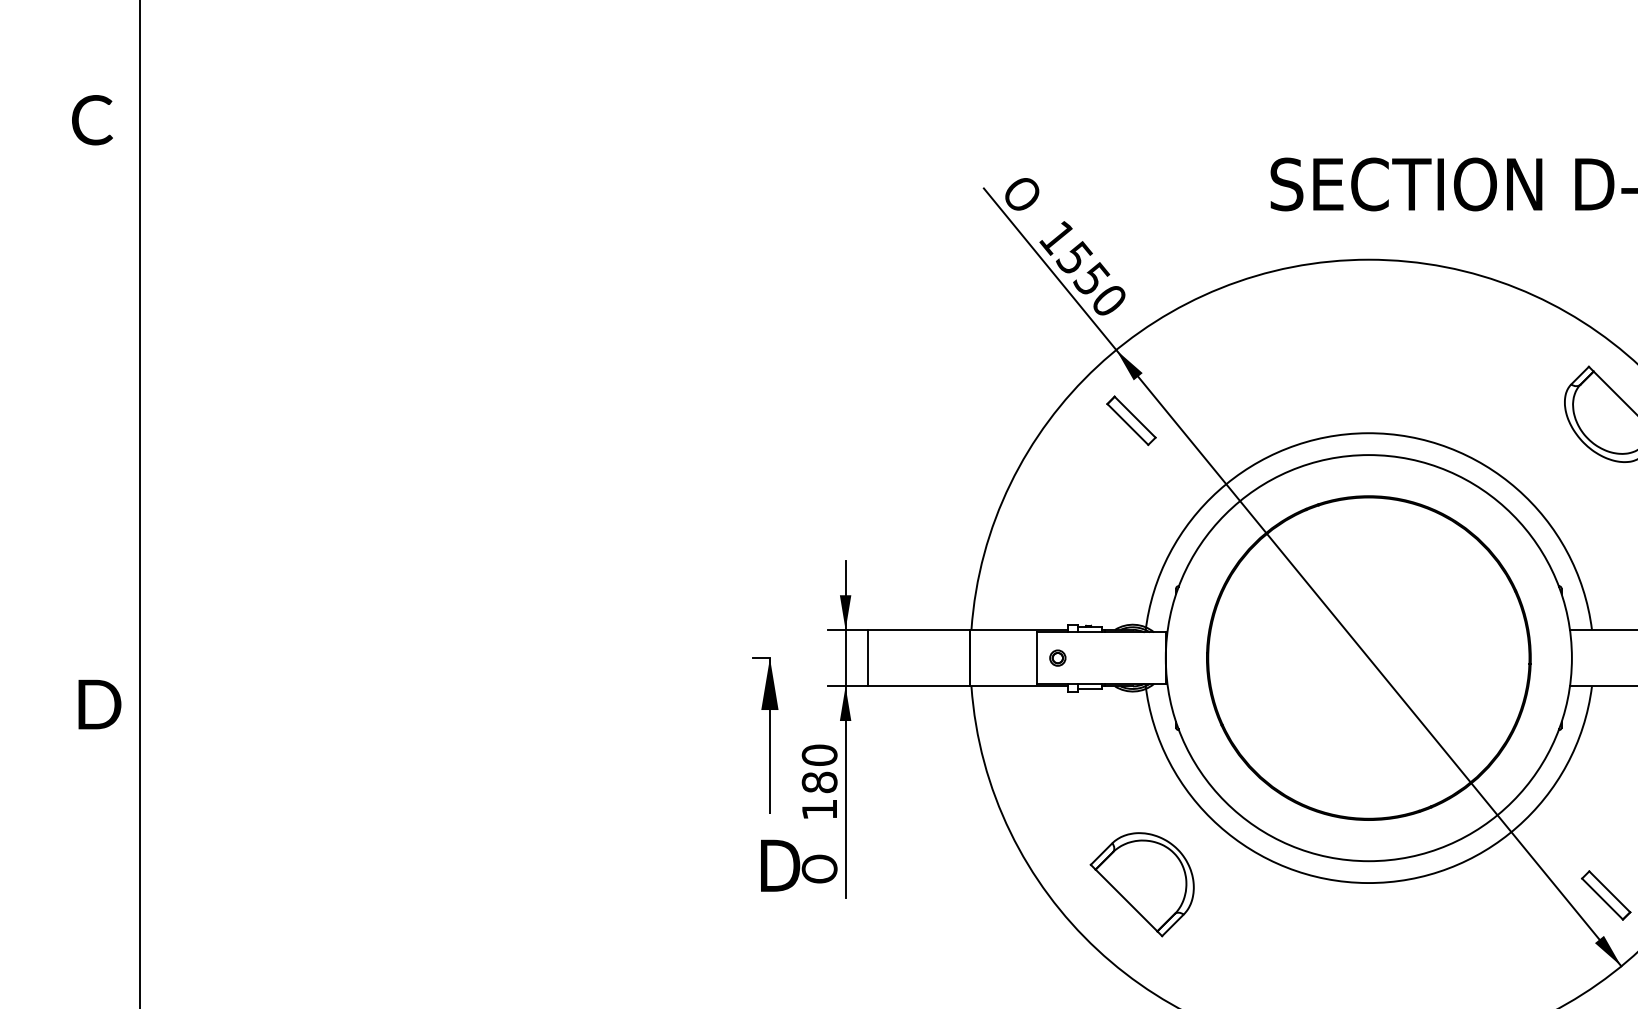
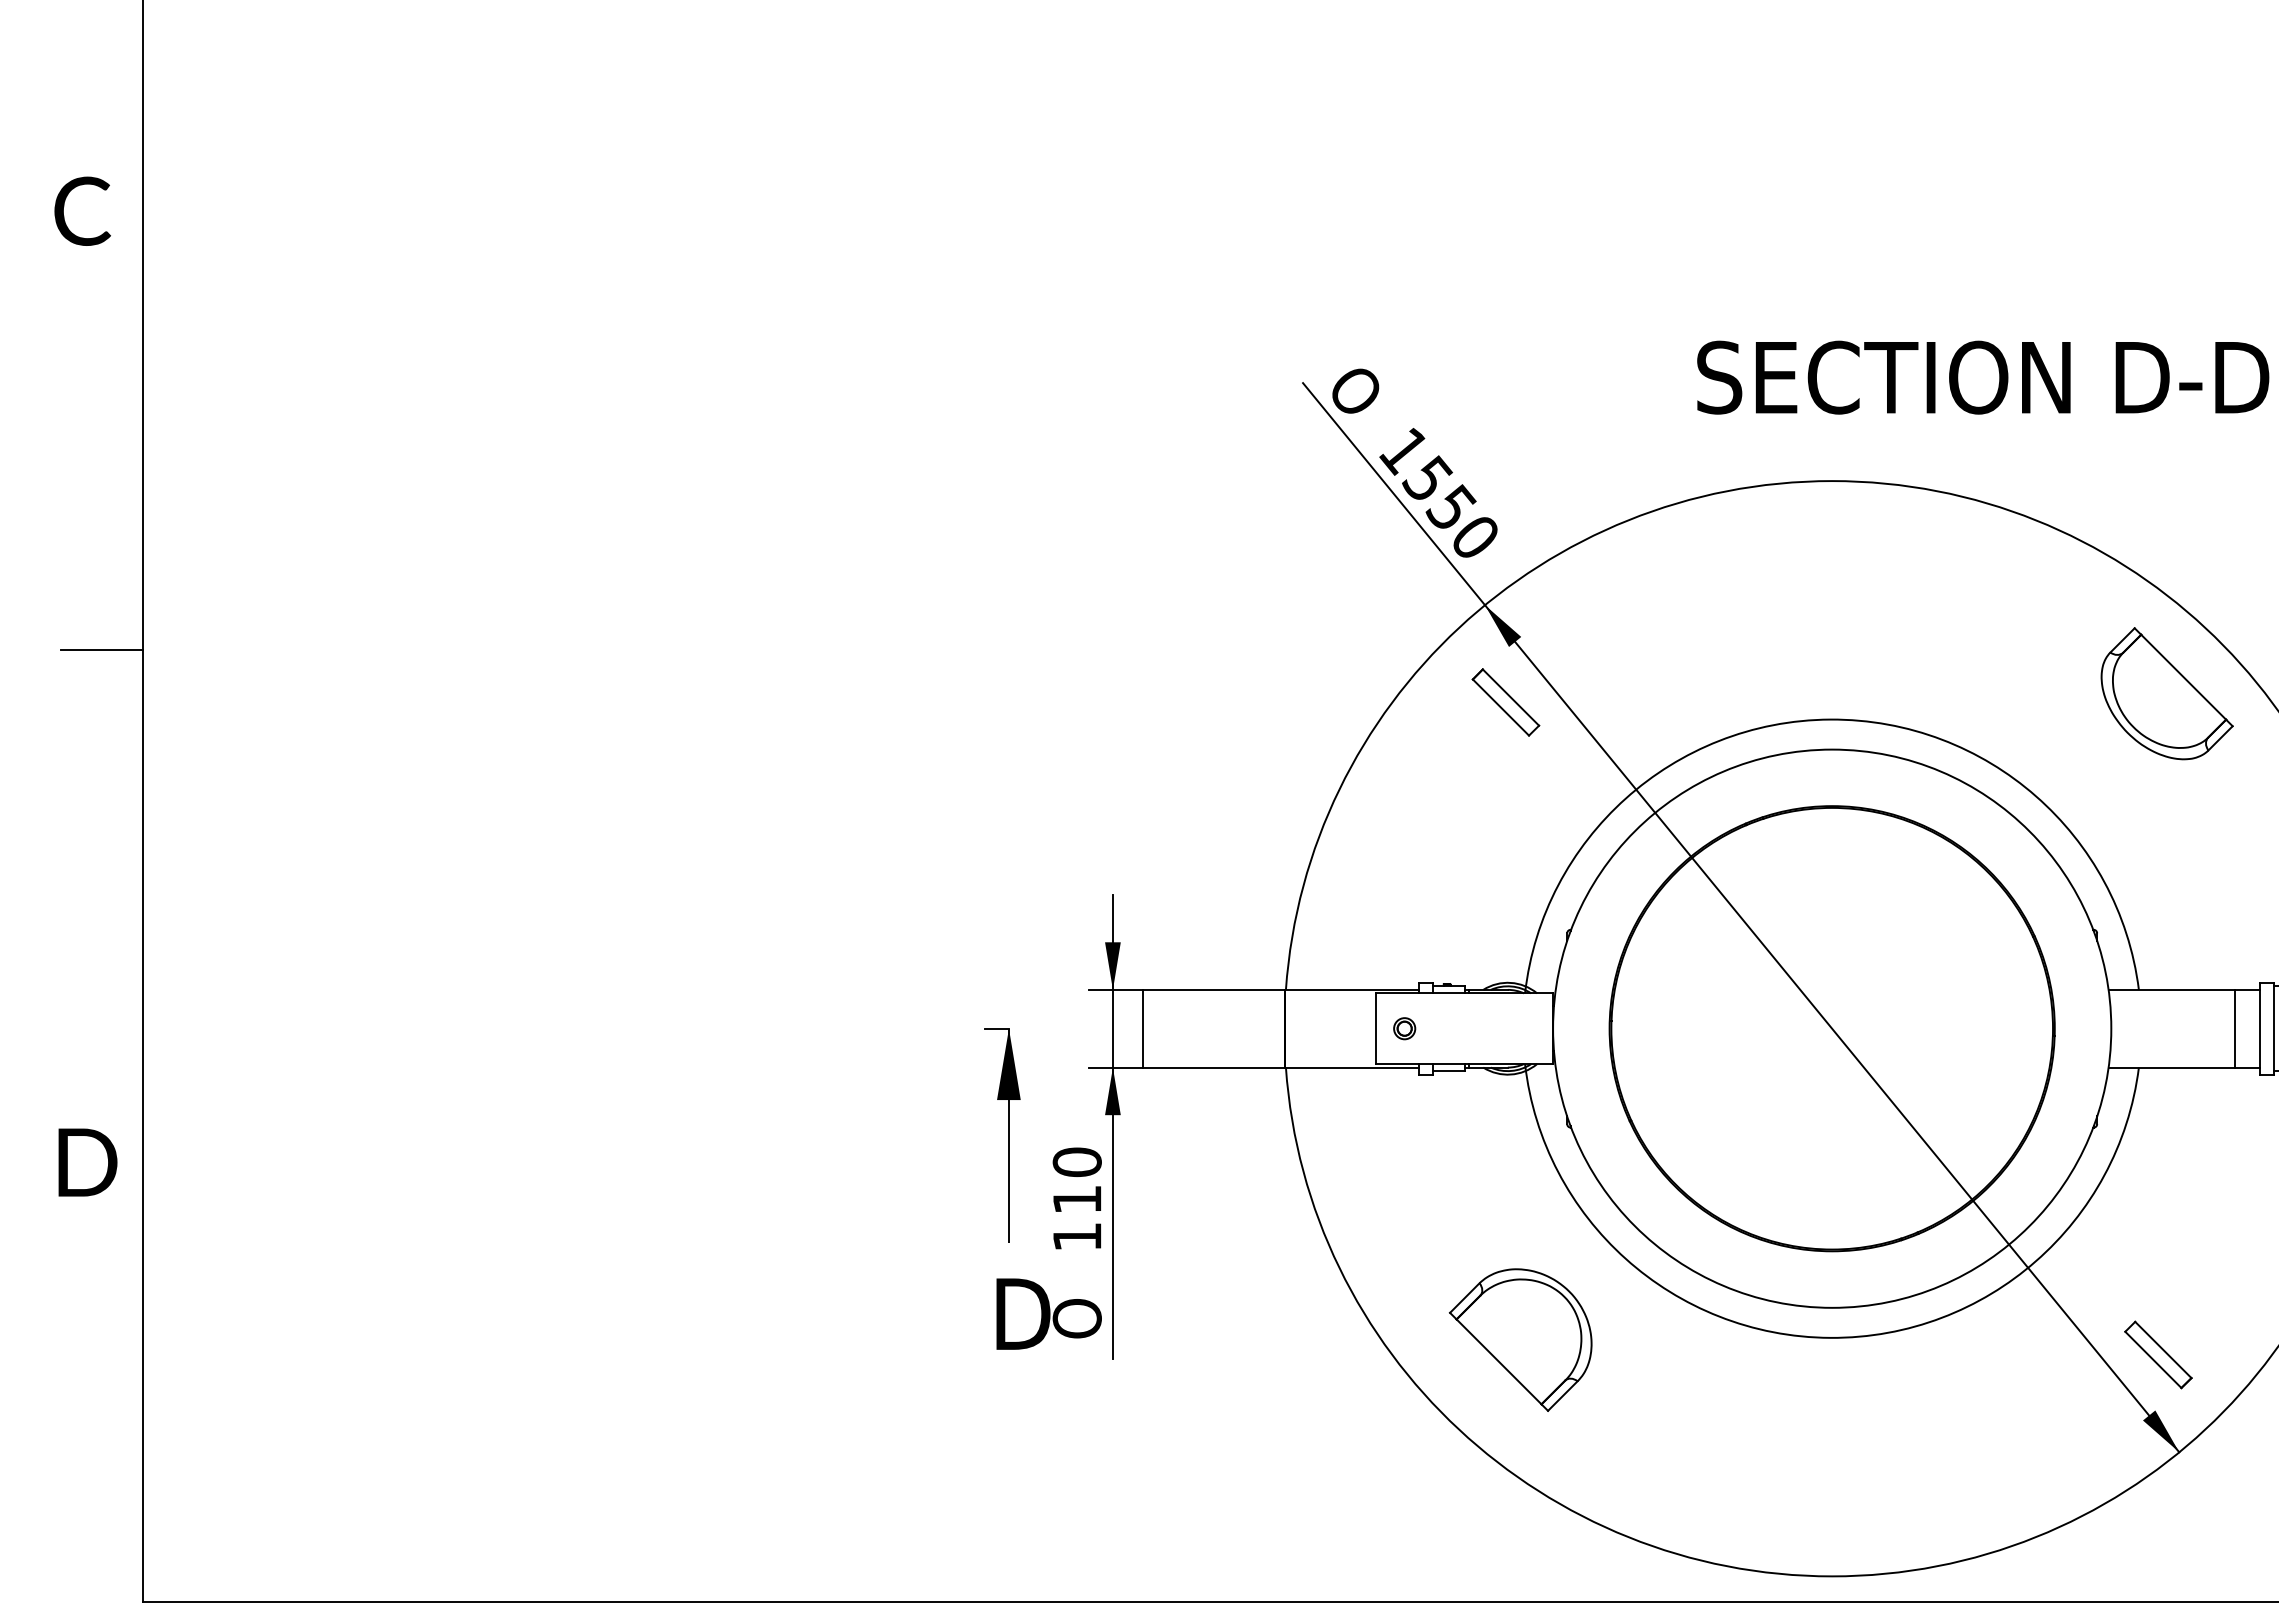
text: (92, 119) -> (82, 210), moved
line: (109, 382) -> (101, 650), added
text: (99, 704) -> (87, 1162), moved
text: (819, 782) -> (1076, 1199), 180 -> 110

